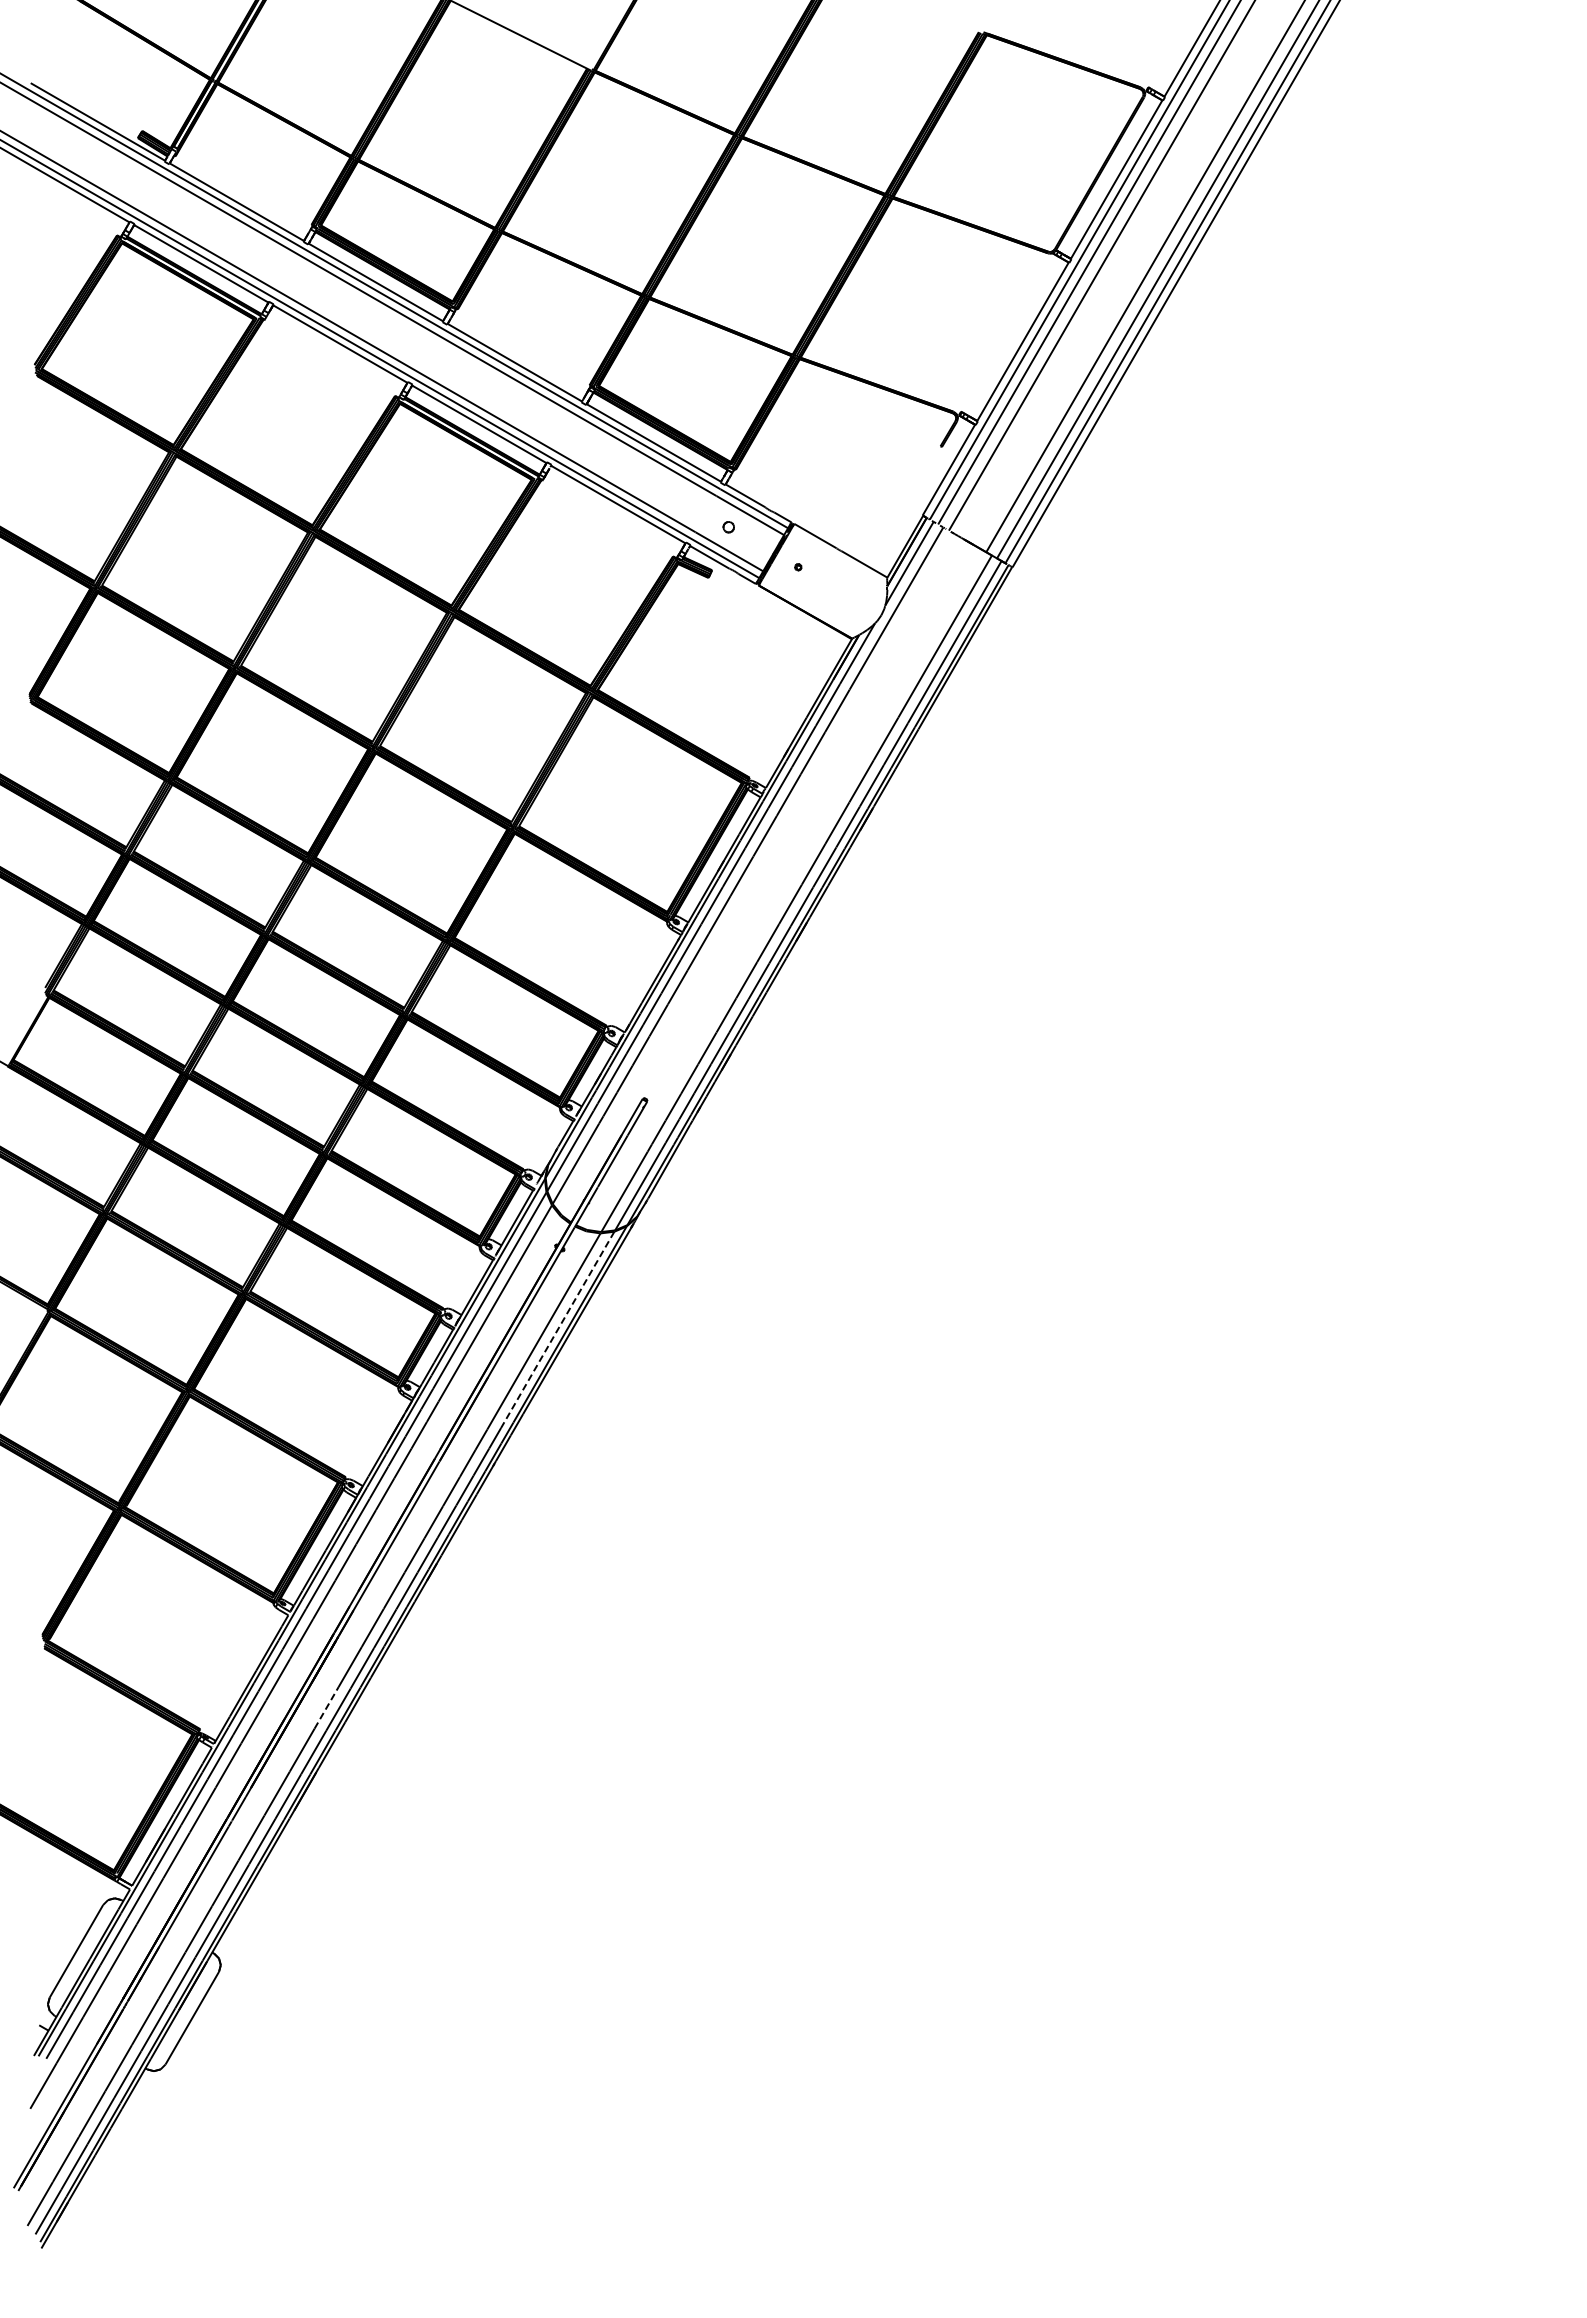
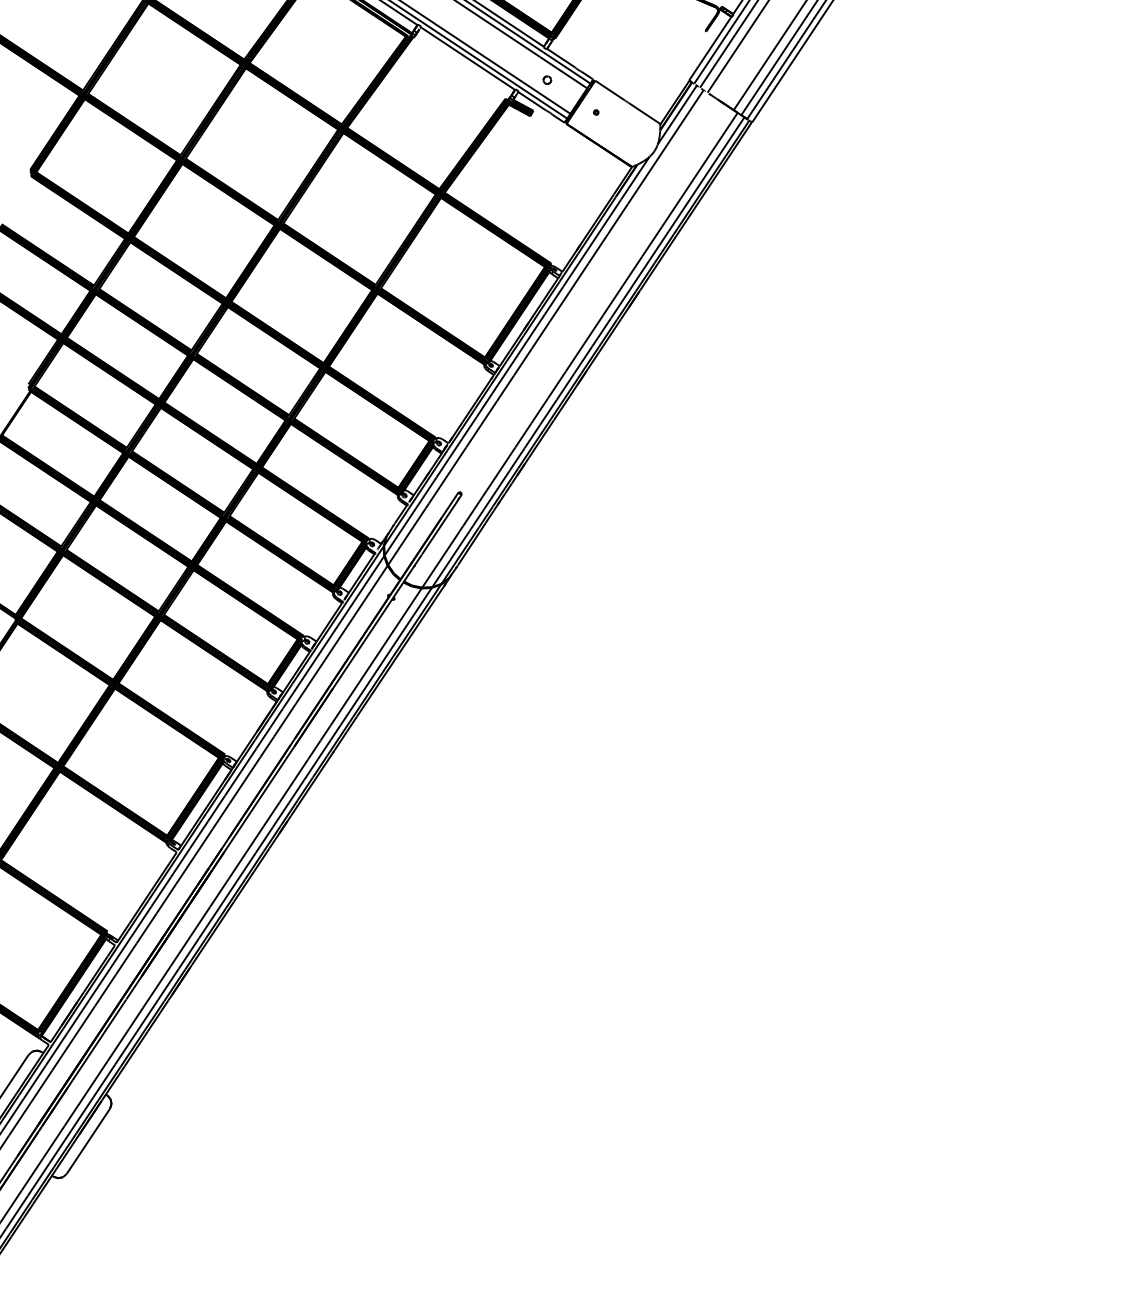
line: (557, 1330) -> (385, 657), dashed -> solid
line: (326, 1707) -> (200, 921), dashed -> solid

